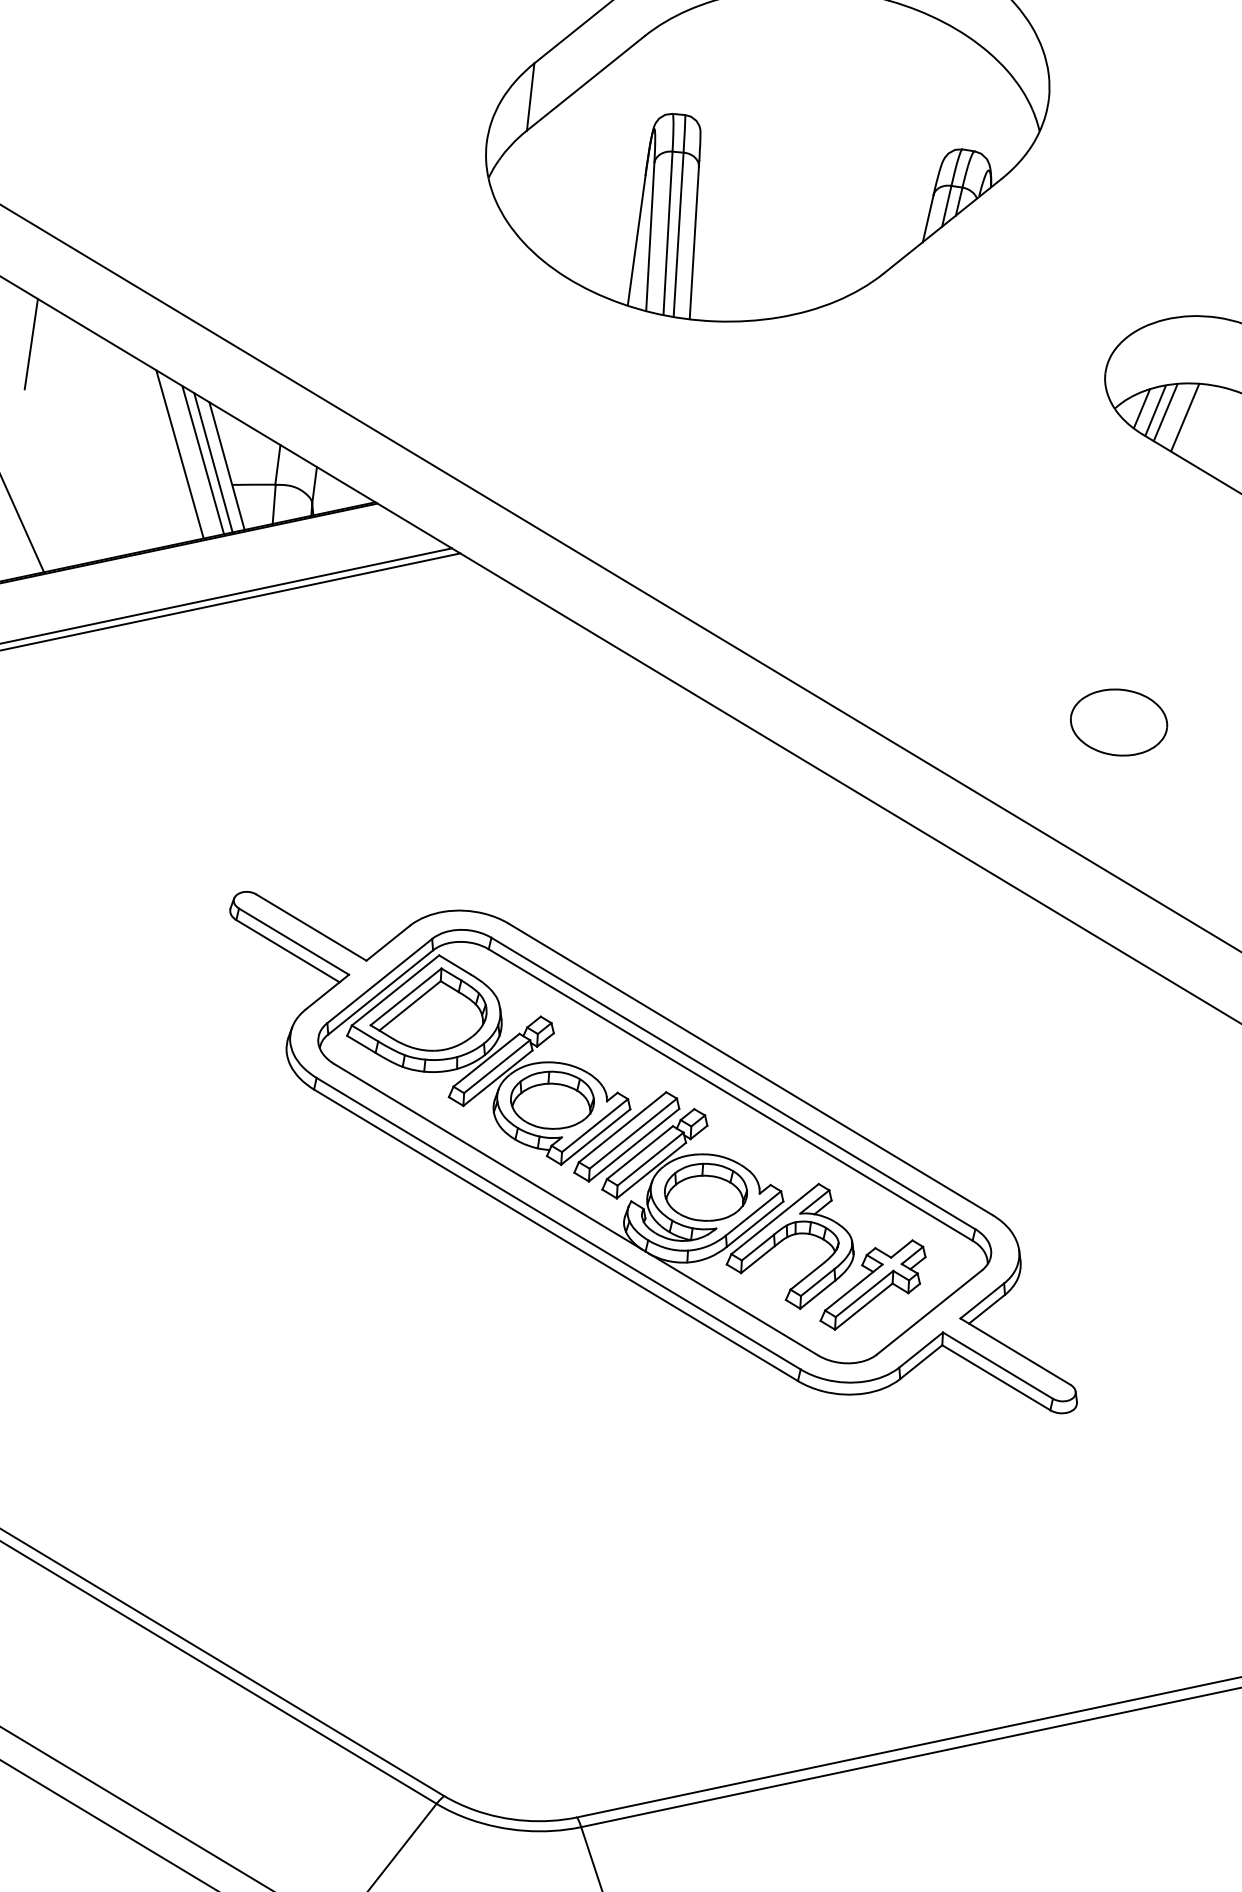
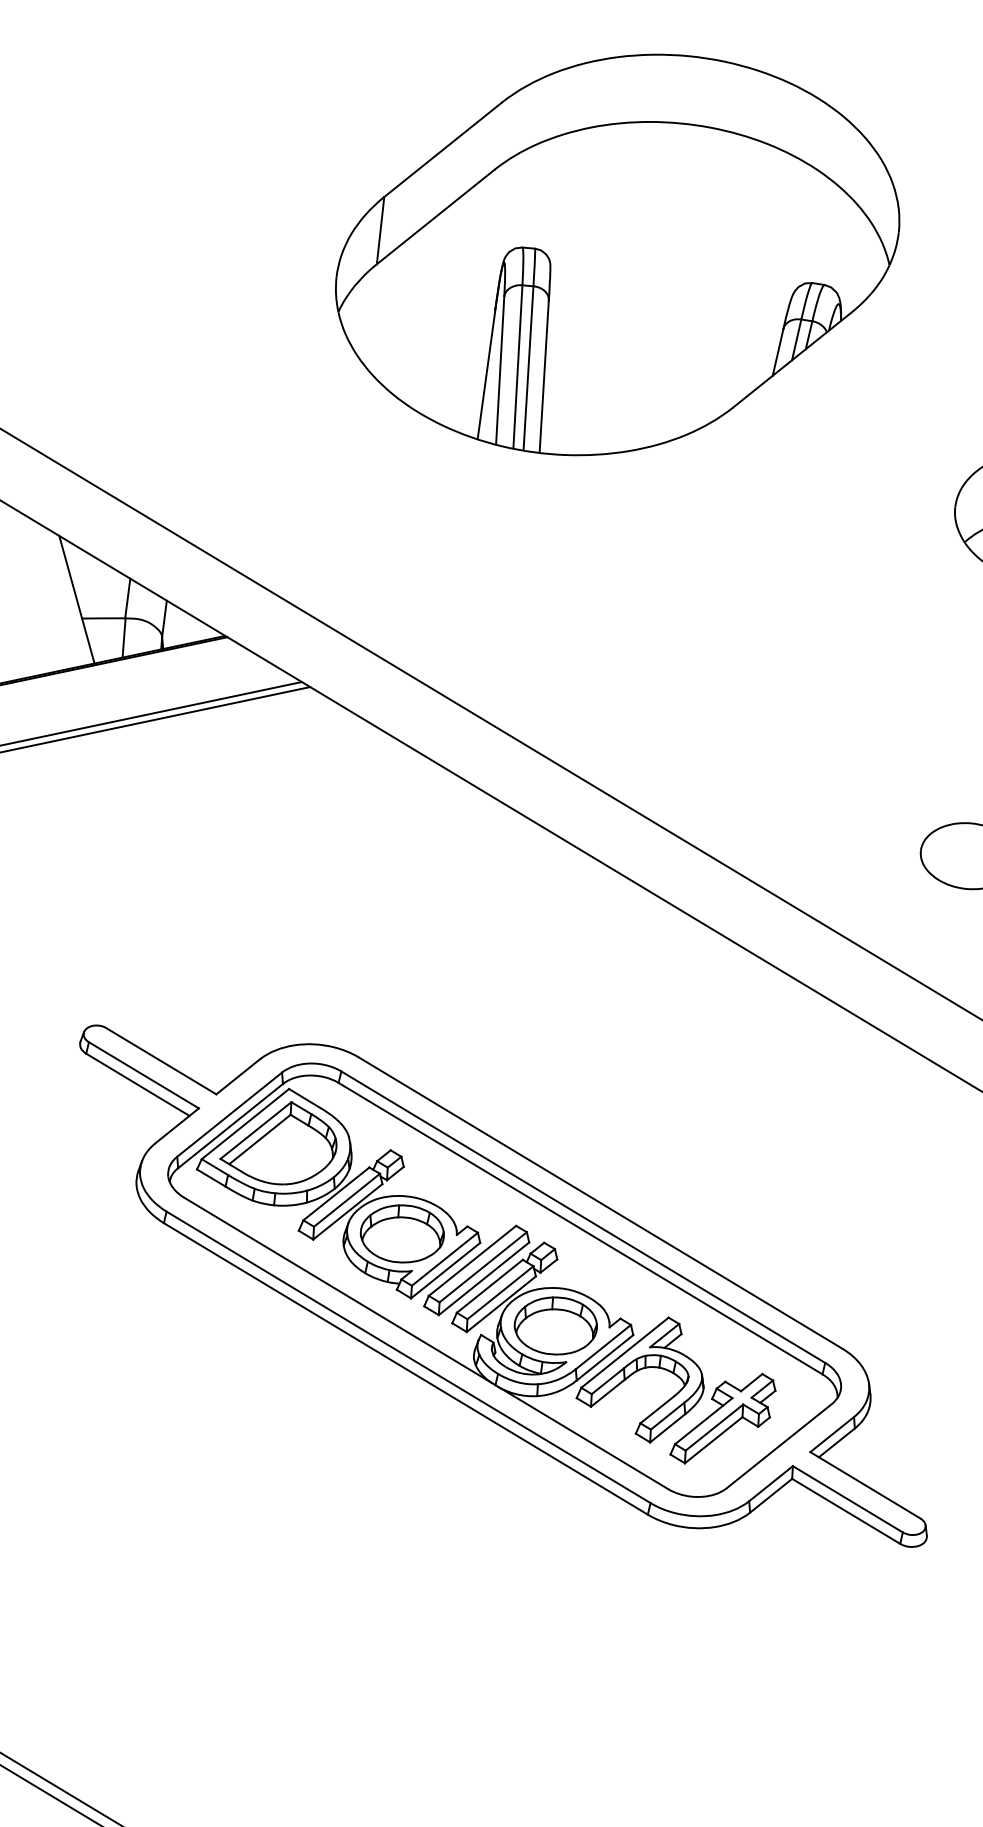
line: (179, 454) -> (29, 588), removed
line: (203, 460) -> (53, 594), removed
line: (213, 462) -> (63, 596), removed

